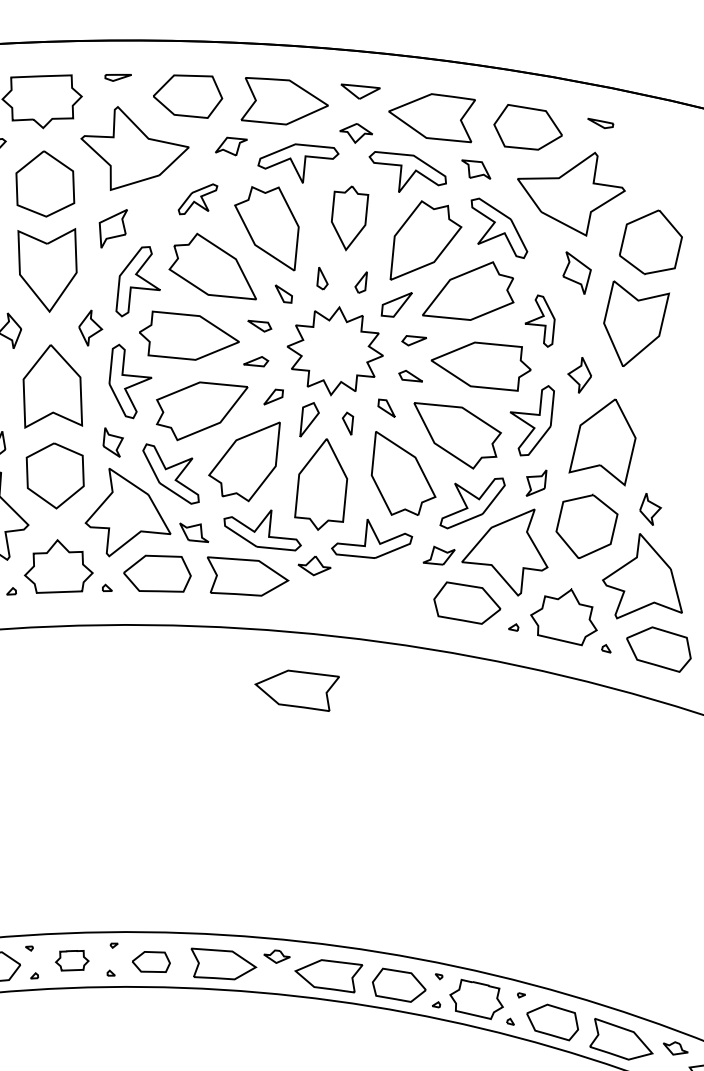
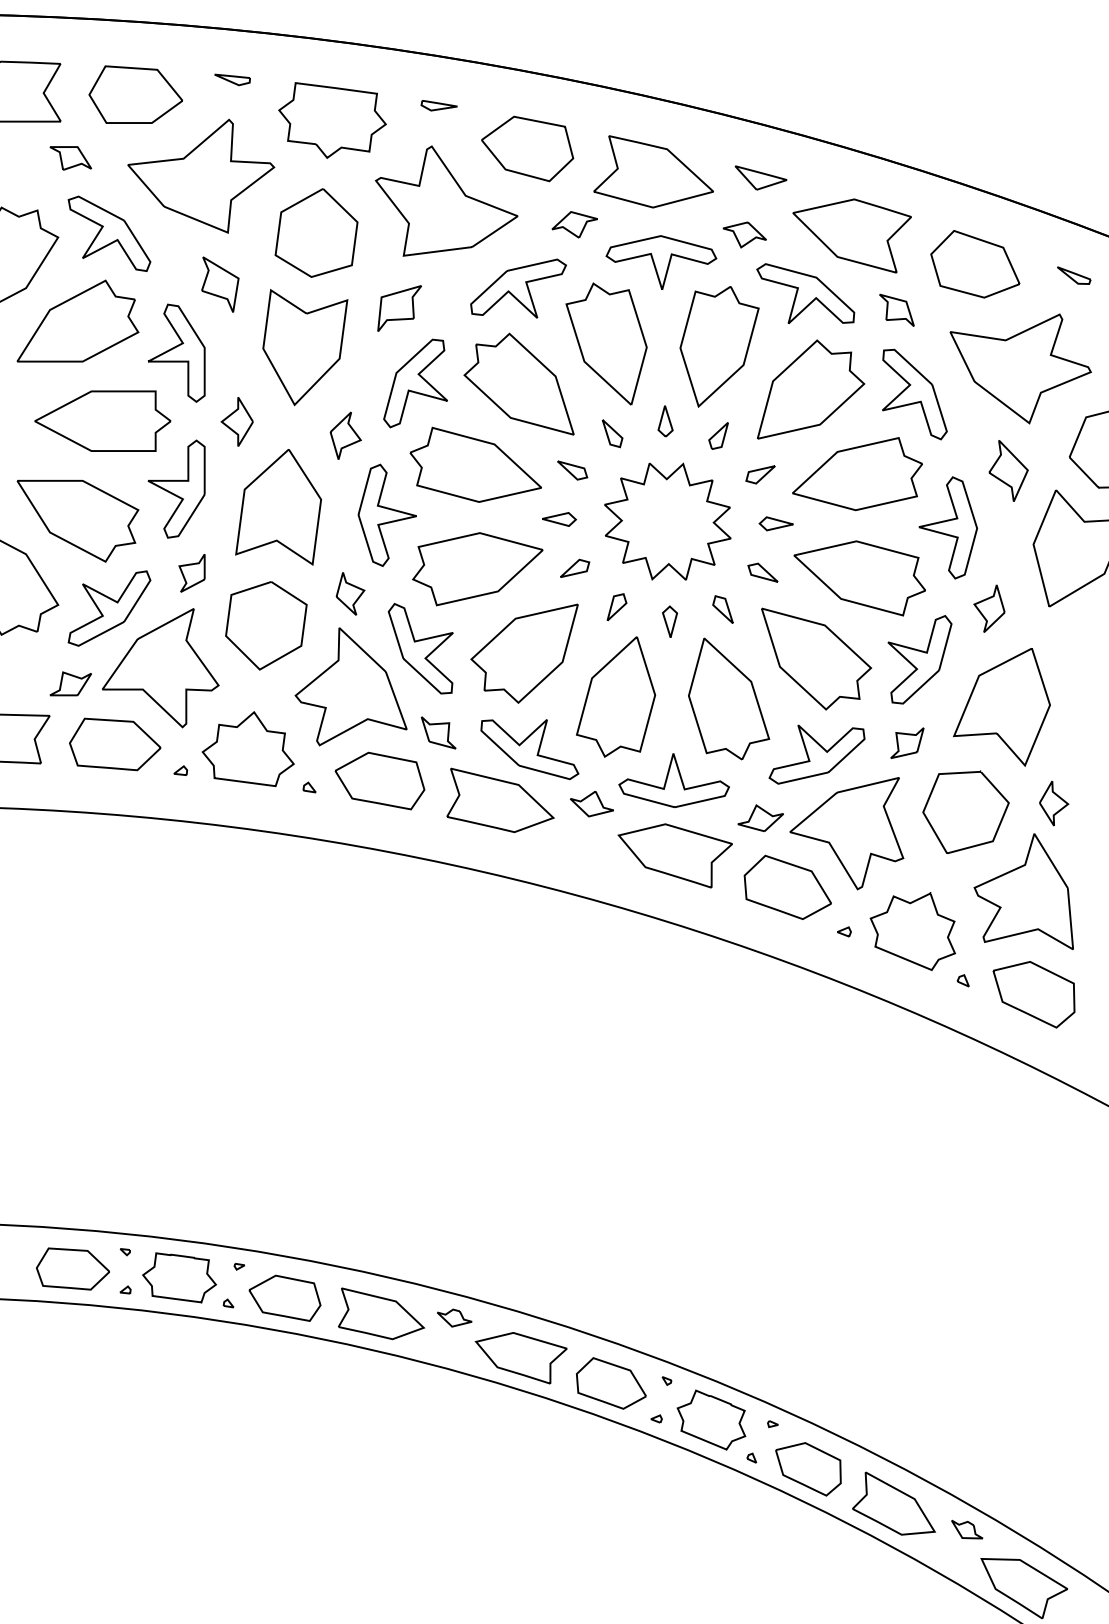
part: (198, 199) -> (518, 288), size x1.67
part: (351, 217) -> (719, 346), size x1.43
part: (396, 305) -> (760, 474), size x0.62
part: (539, 321) -> (947, 527), size x1.43
part: (308, 419) -> (616, 607), size x0.62
part: (298, 692) -> (674, 855), moved
part: (72, 960) -> (179, 1277), size x1.67
part: (150, 962) -> (284, 1297), size x1.43

